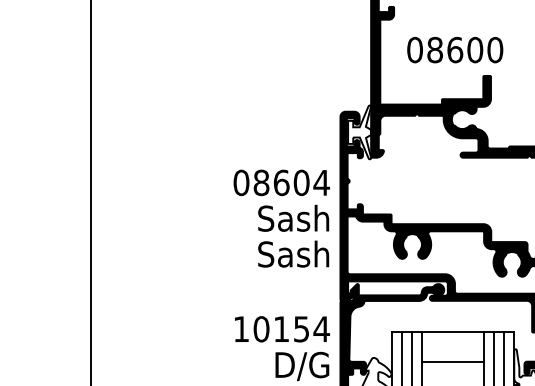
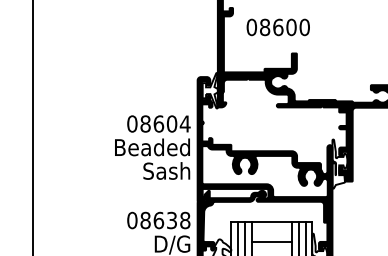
text: (453, 50) -> (277, 27), moved
text: (272, 218) -> (152, 147), Sash -> Beaded
text: (281, 329) -> (158, 220), 10154 -> 08638

